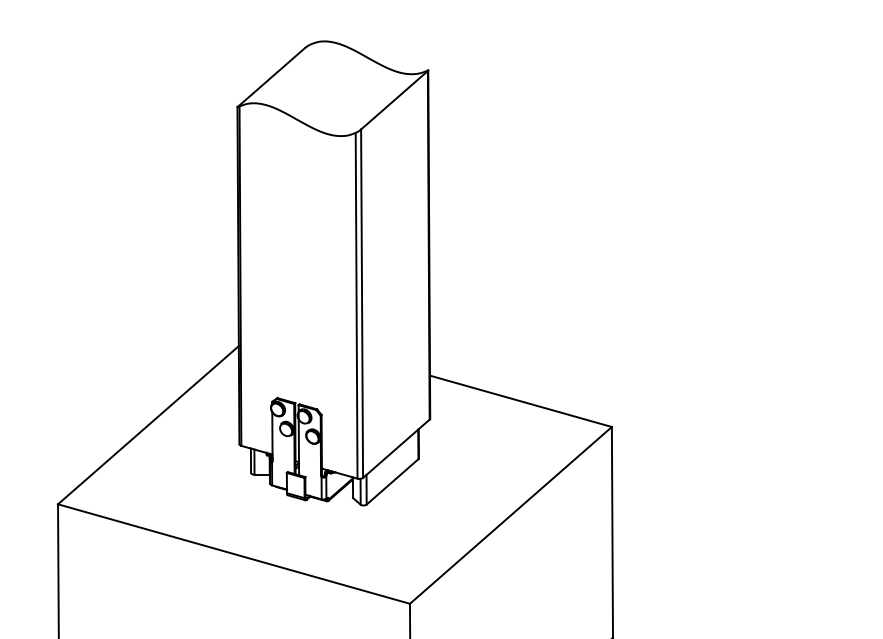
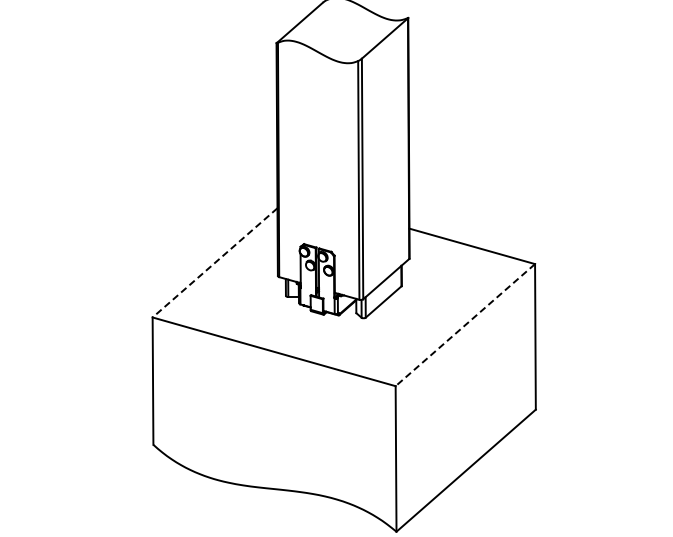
line: (149, 424) -> (215, 262), solid -> dashed
line: (511, 515) -> (465, 325), solid -> dashed

